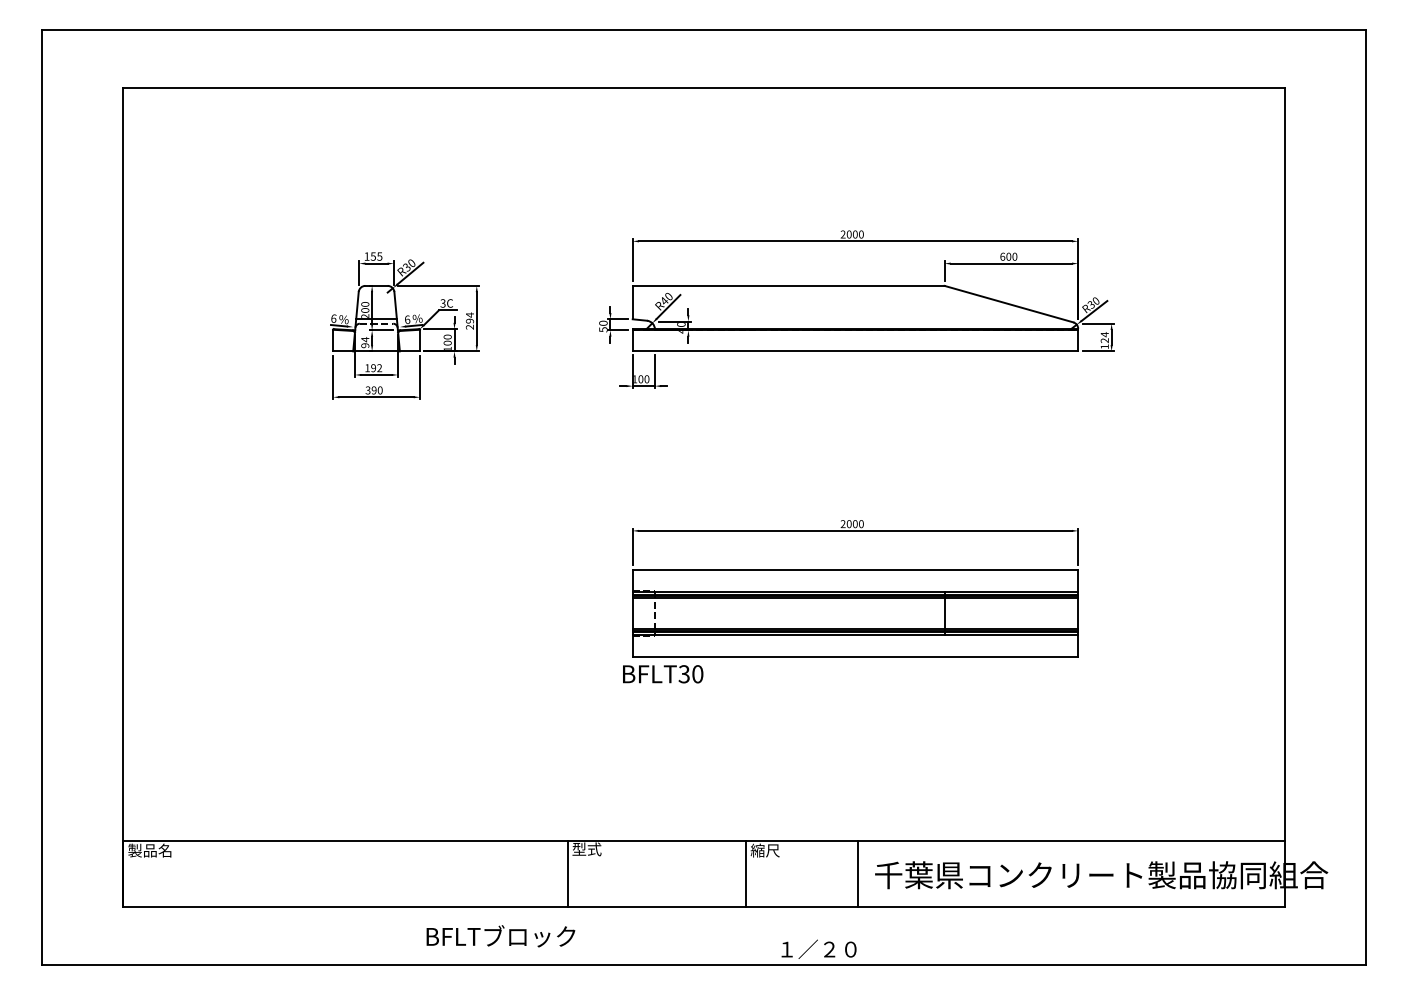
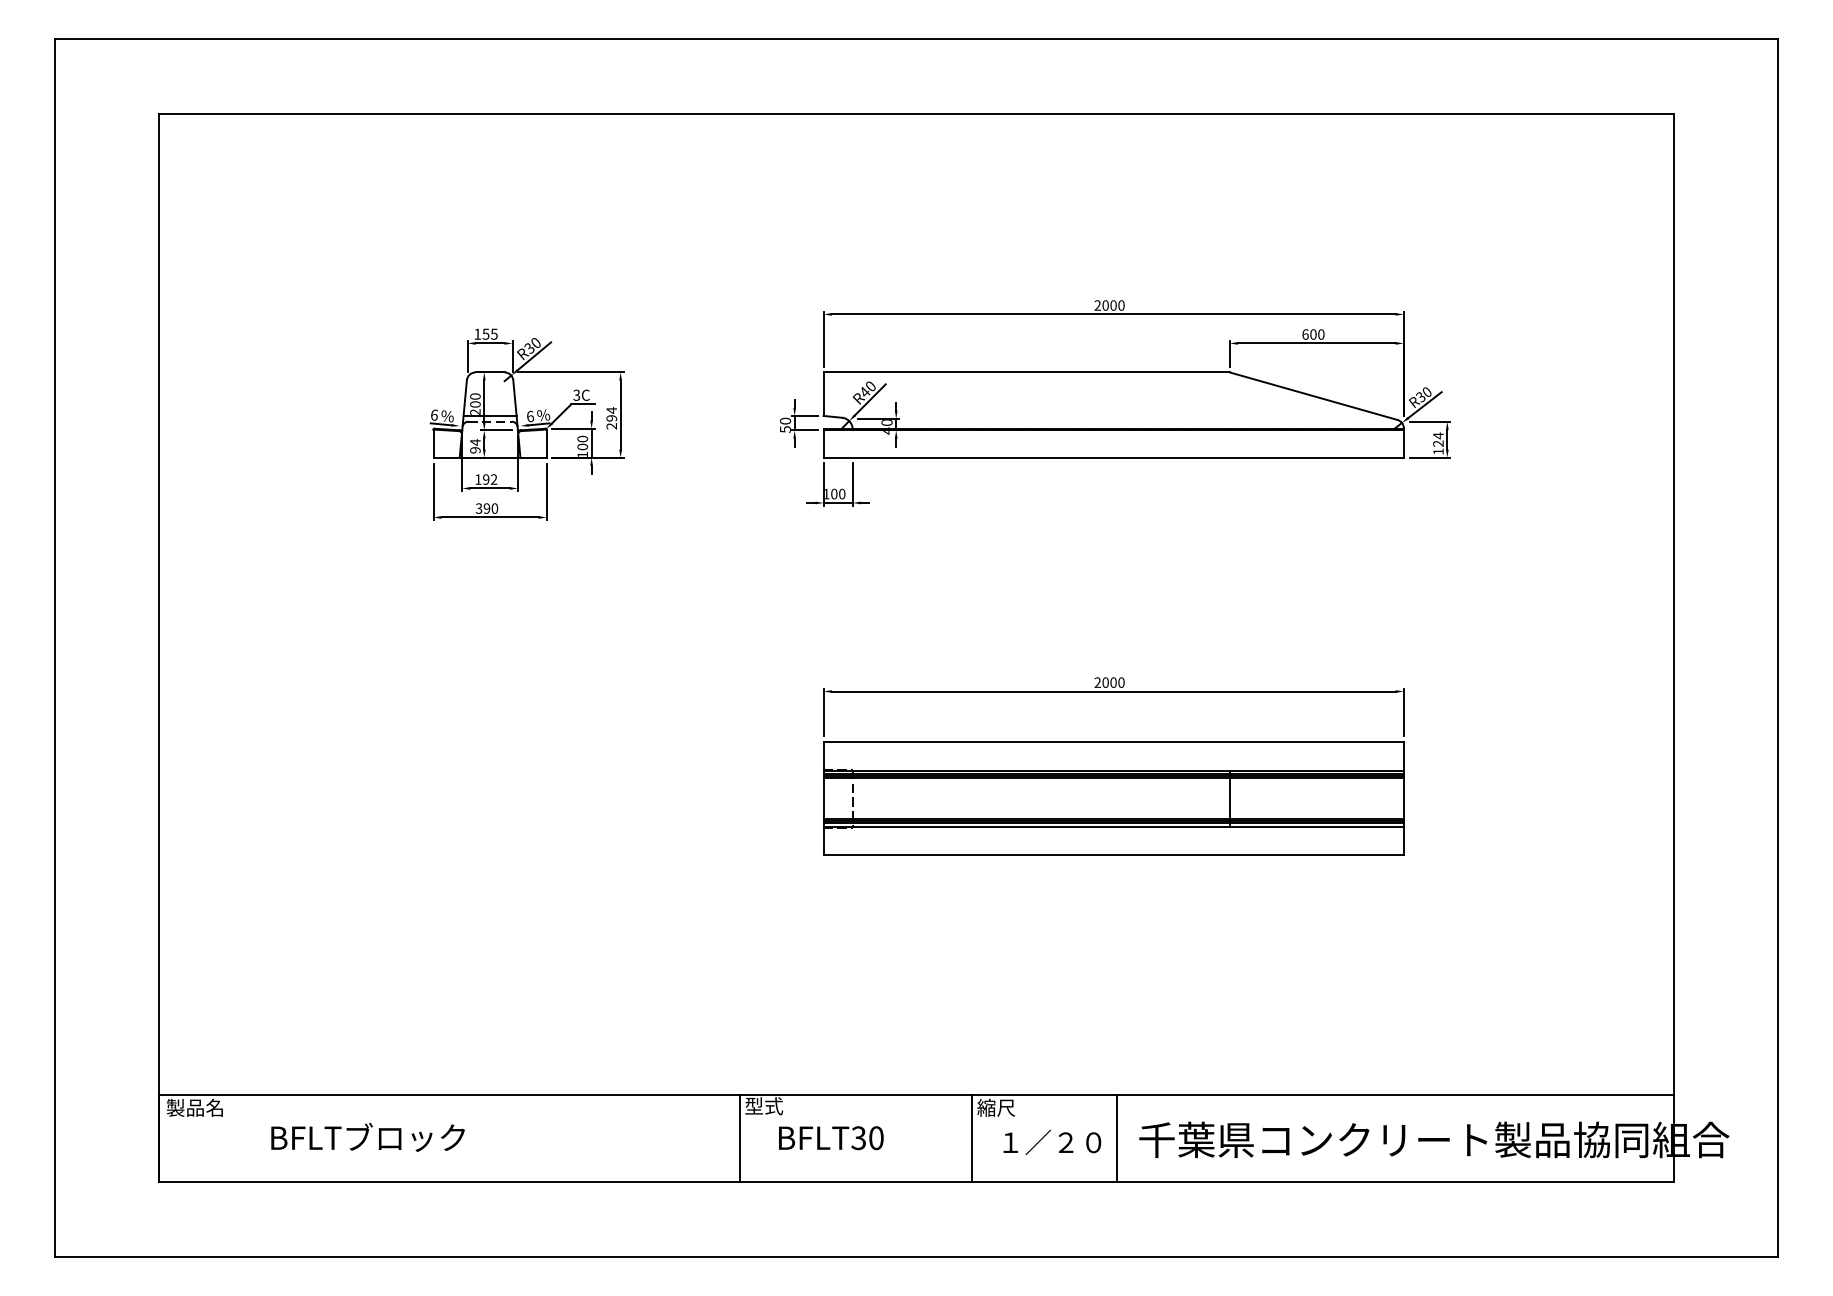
text: (663, 674) -> (831, 1138), moved
text: (500, 935) -> (367, 1136), moved
text: (819, 948) -> (1052, 1141), moved

